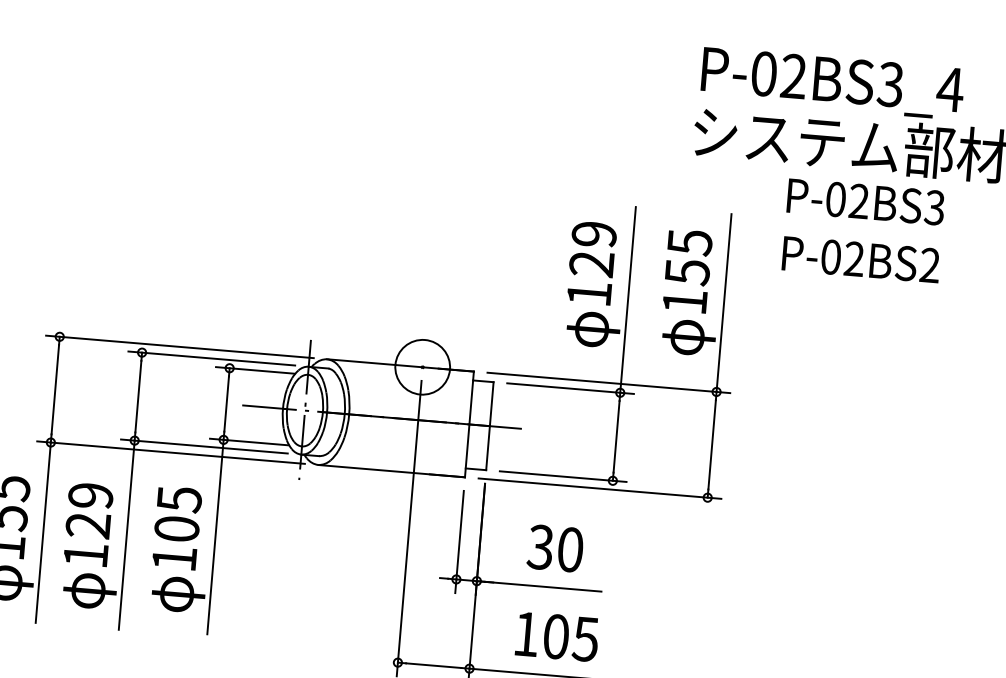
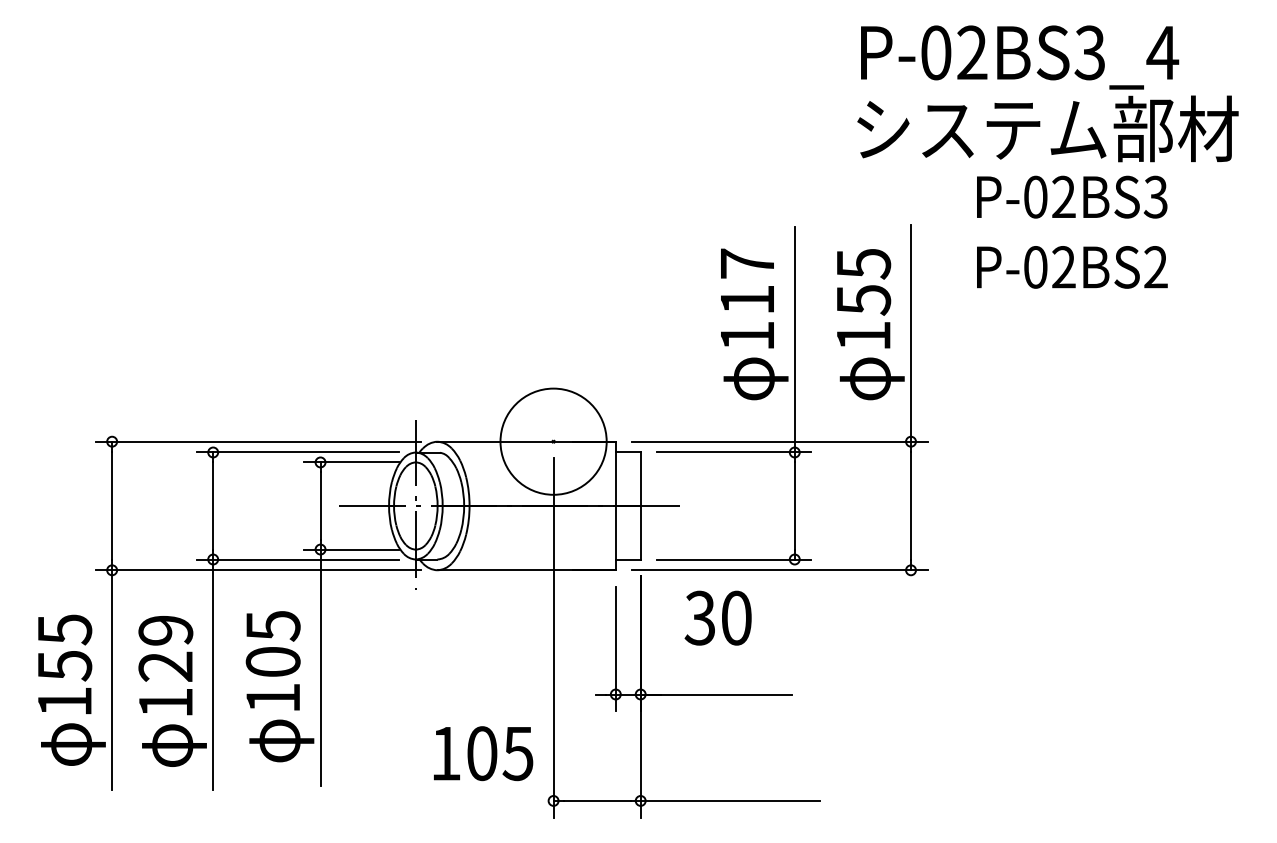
text: (593, 248) -> (747, 281), 129 -> 117
circle: (422, 367) -> (553, 441), size x1.6
text: (554, 547) -> (717, 617), moved
text: (557, 636) -> (483, 753), moved

